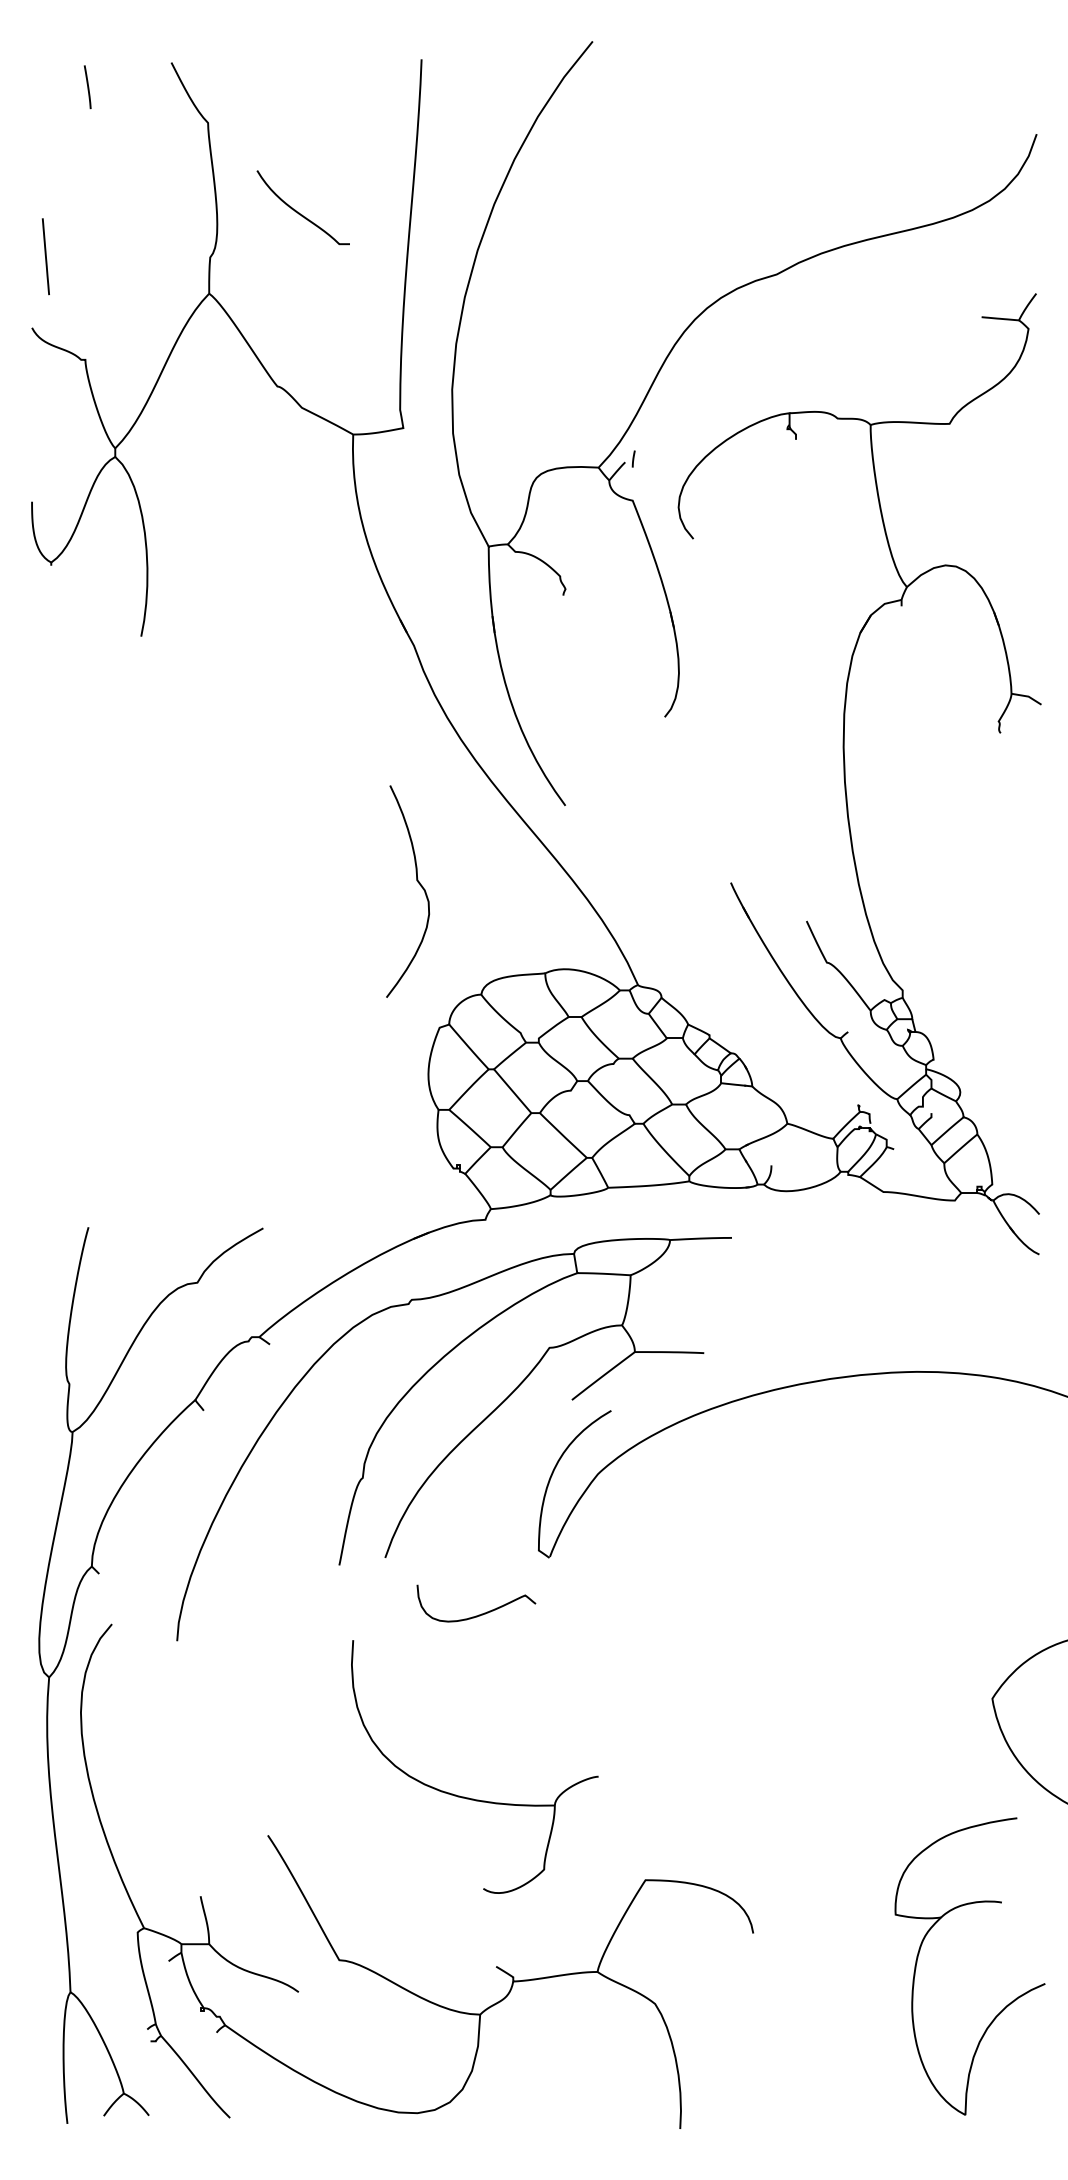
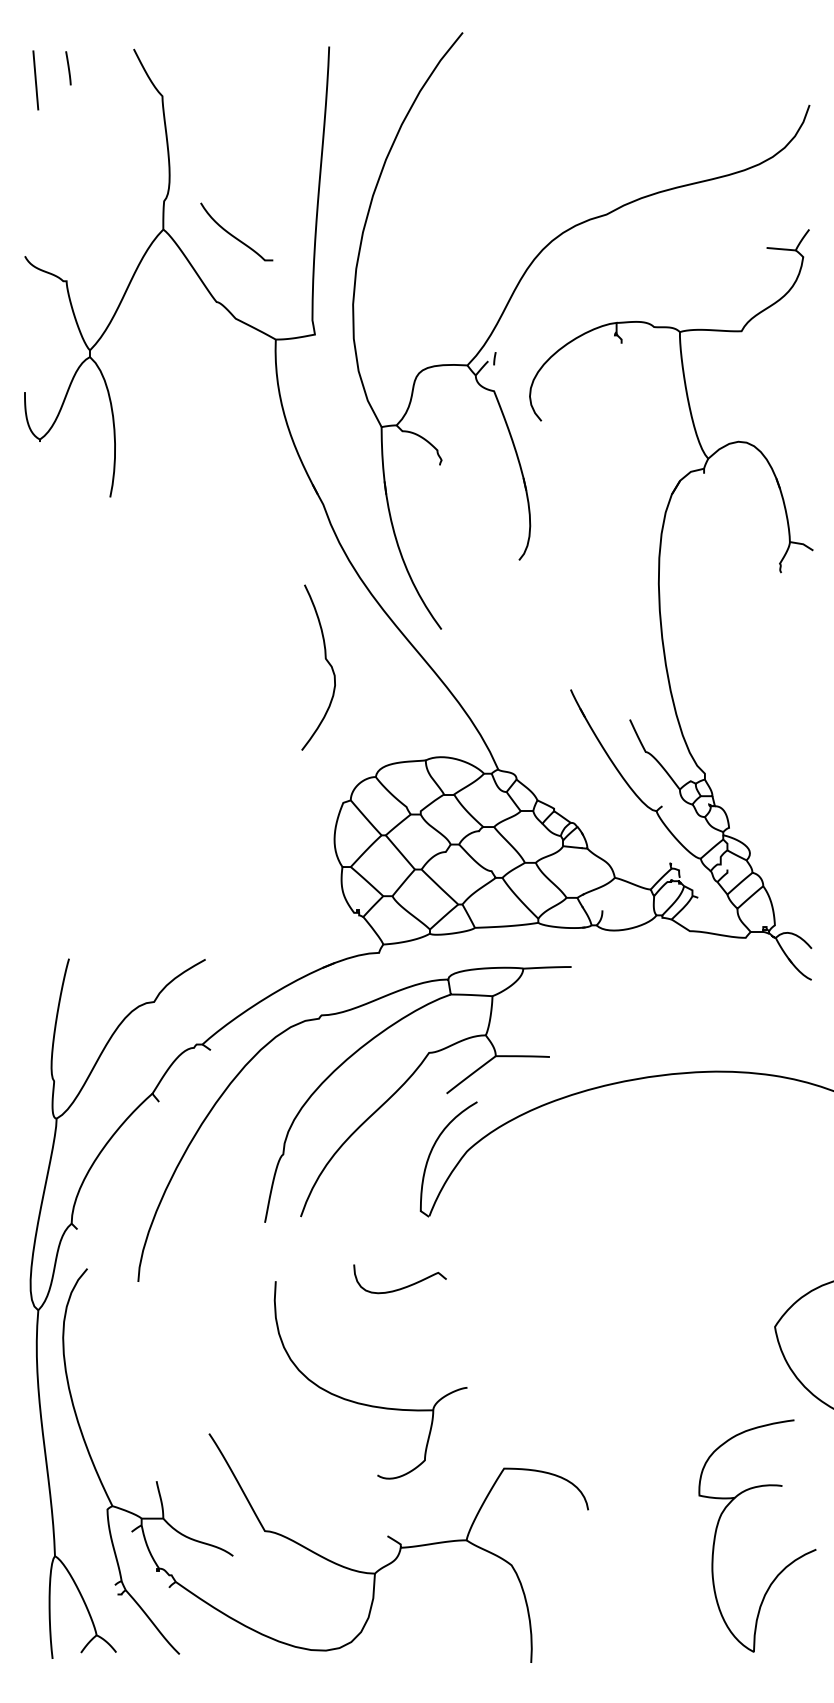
curve: (299, 212) -> (233, 235), moved
line: (45, 256) -> (35, 80), moved
curve: (417, 882) -> (326, 660), moved
curve: (481, 1613) -> (404, 1286), moved

